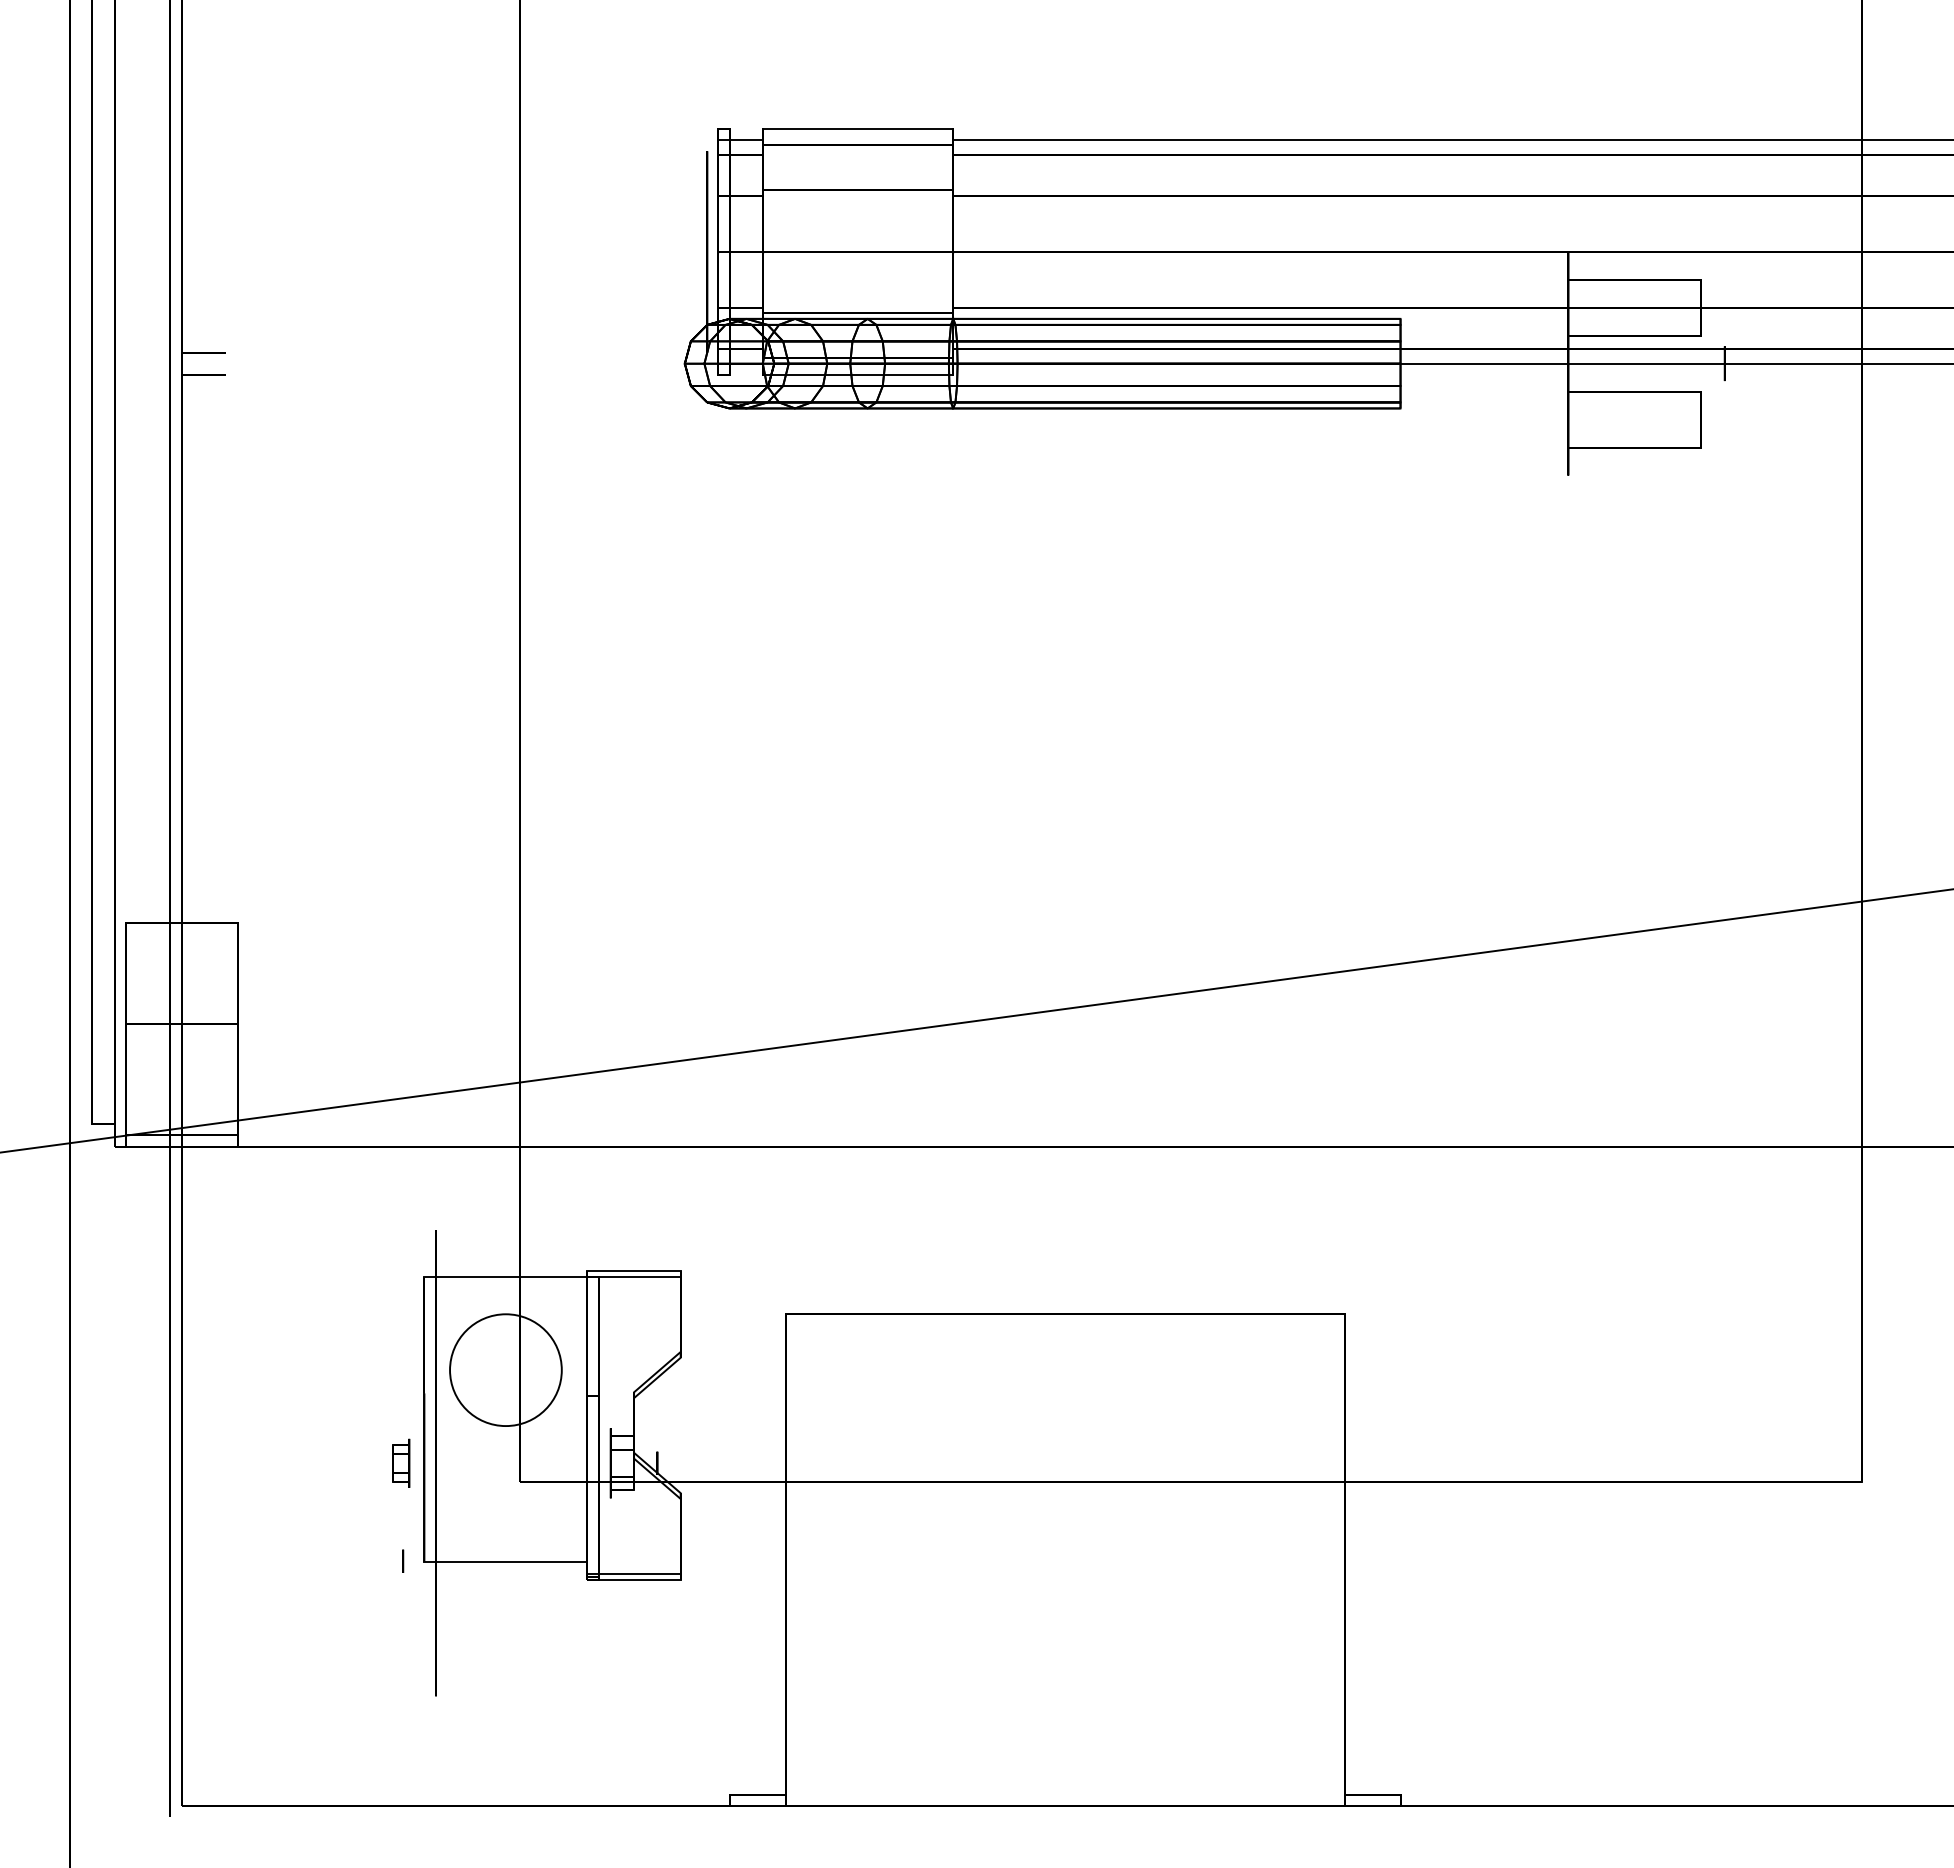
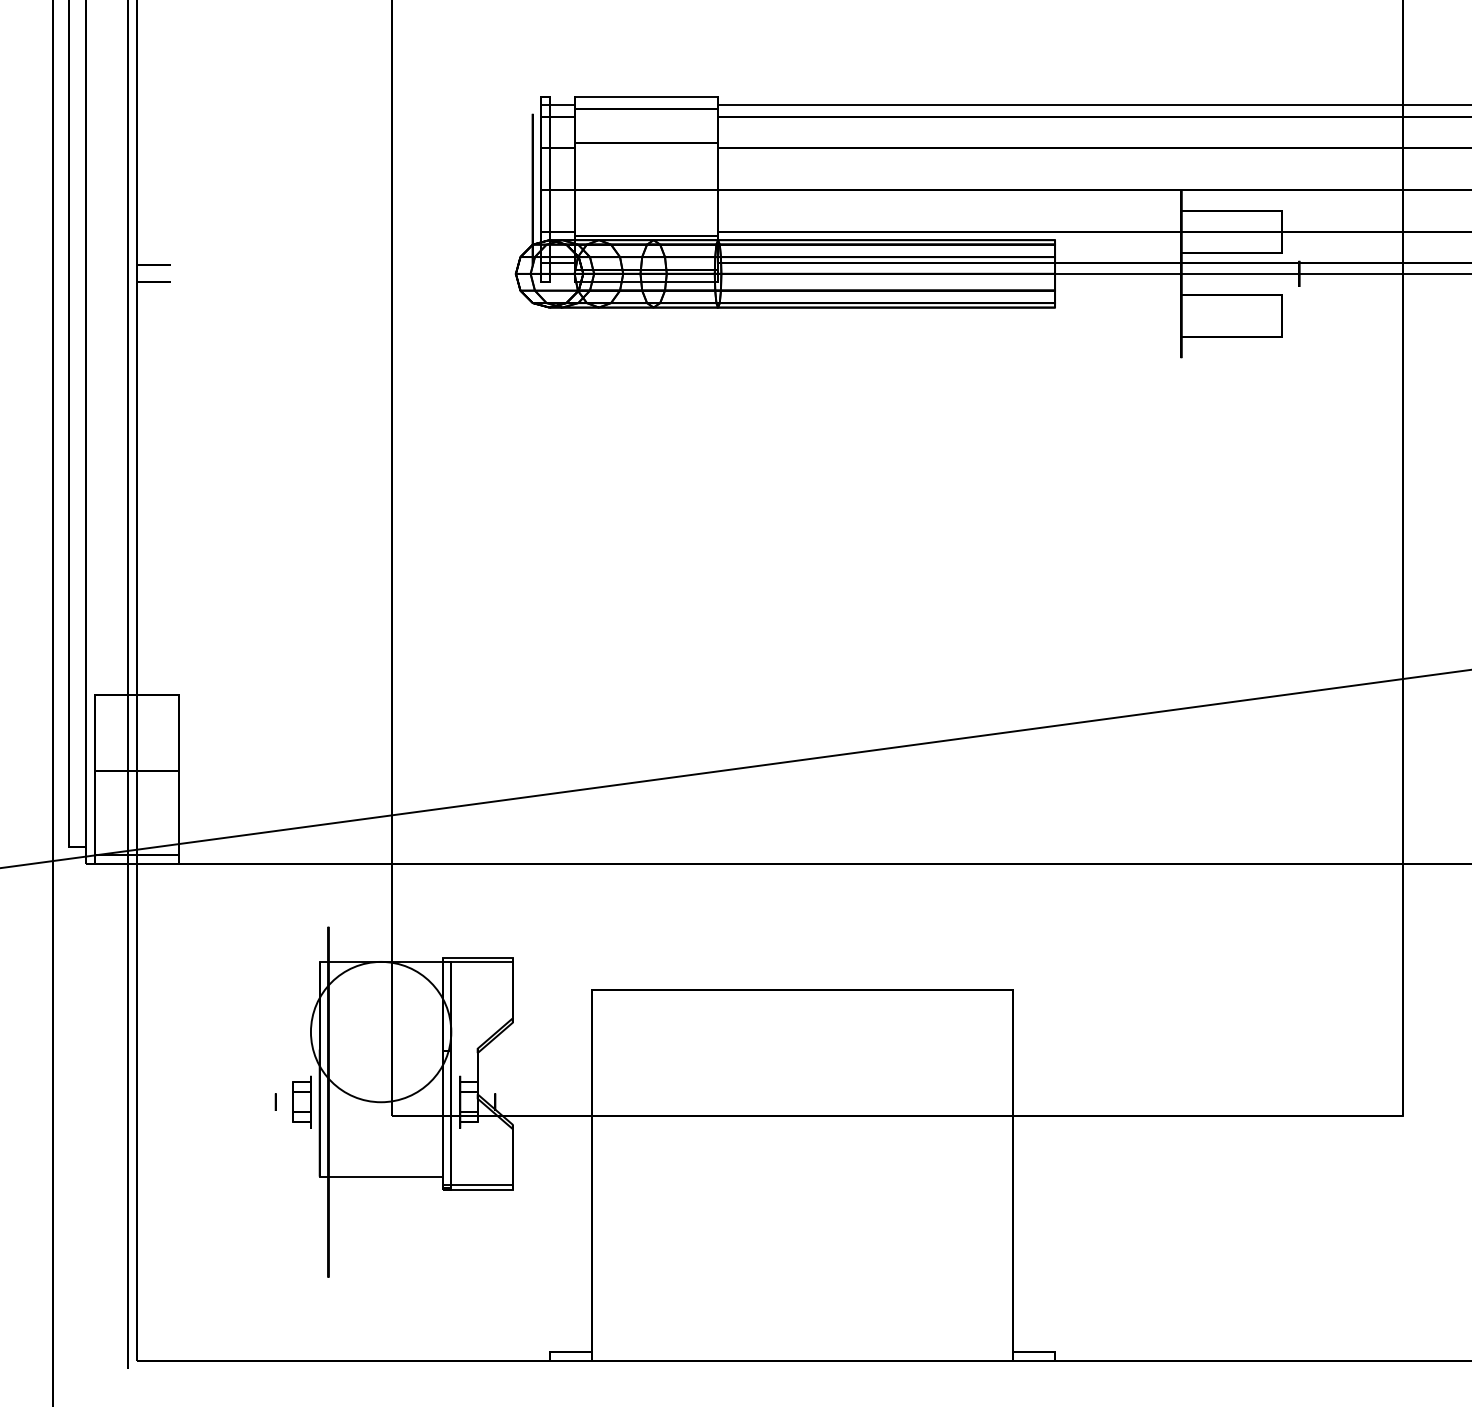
circle: (505, 1370) -> (380, 1032), size x1.67
part: (400, 1463) -> (301, 1102), size x1.43
circle: (403, 1560) -> (276, 1101), moved

